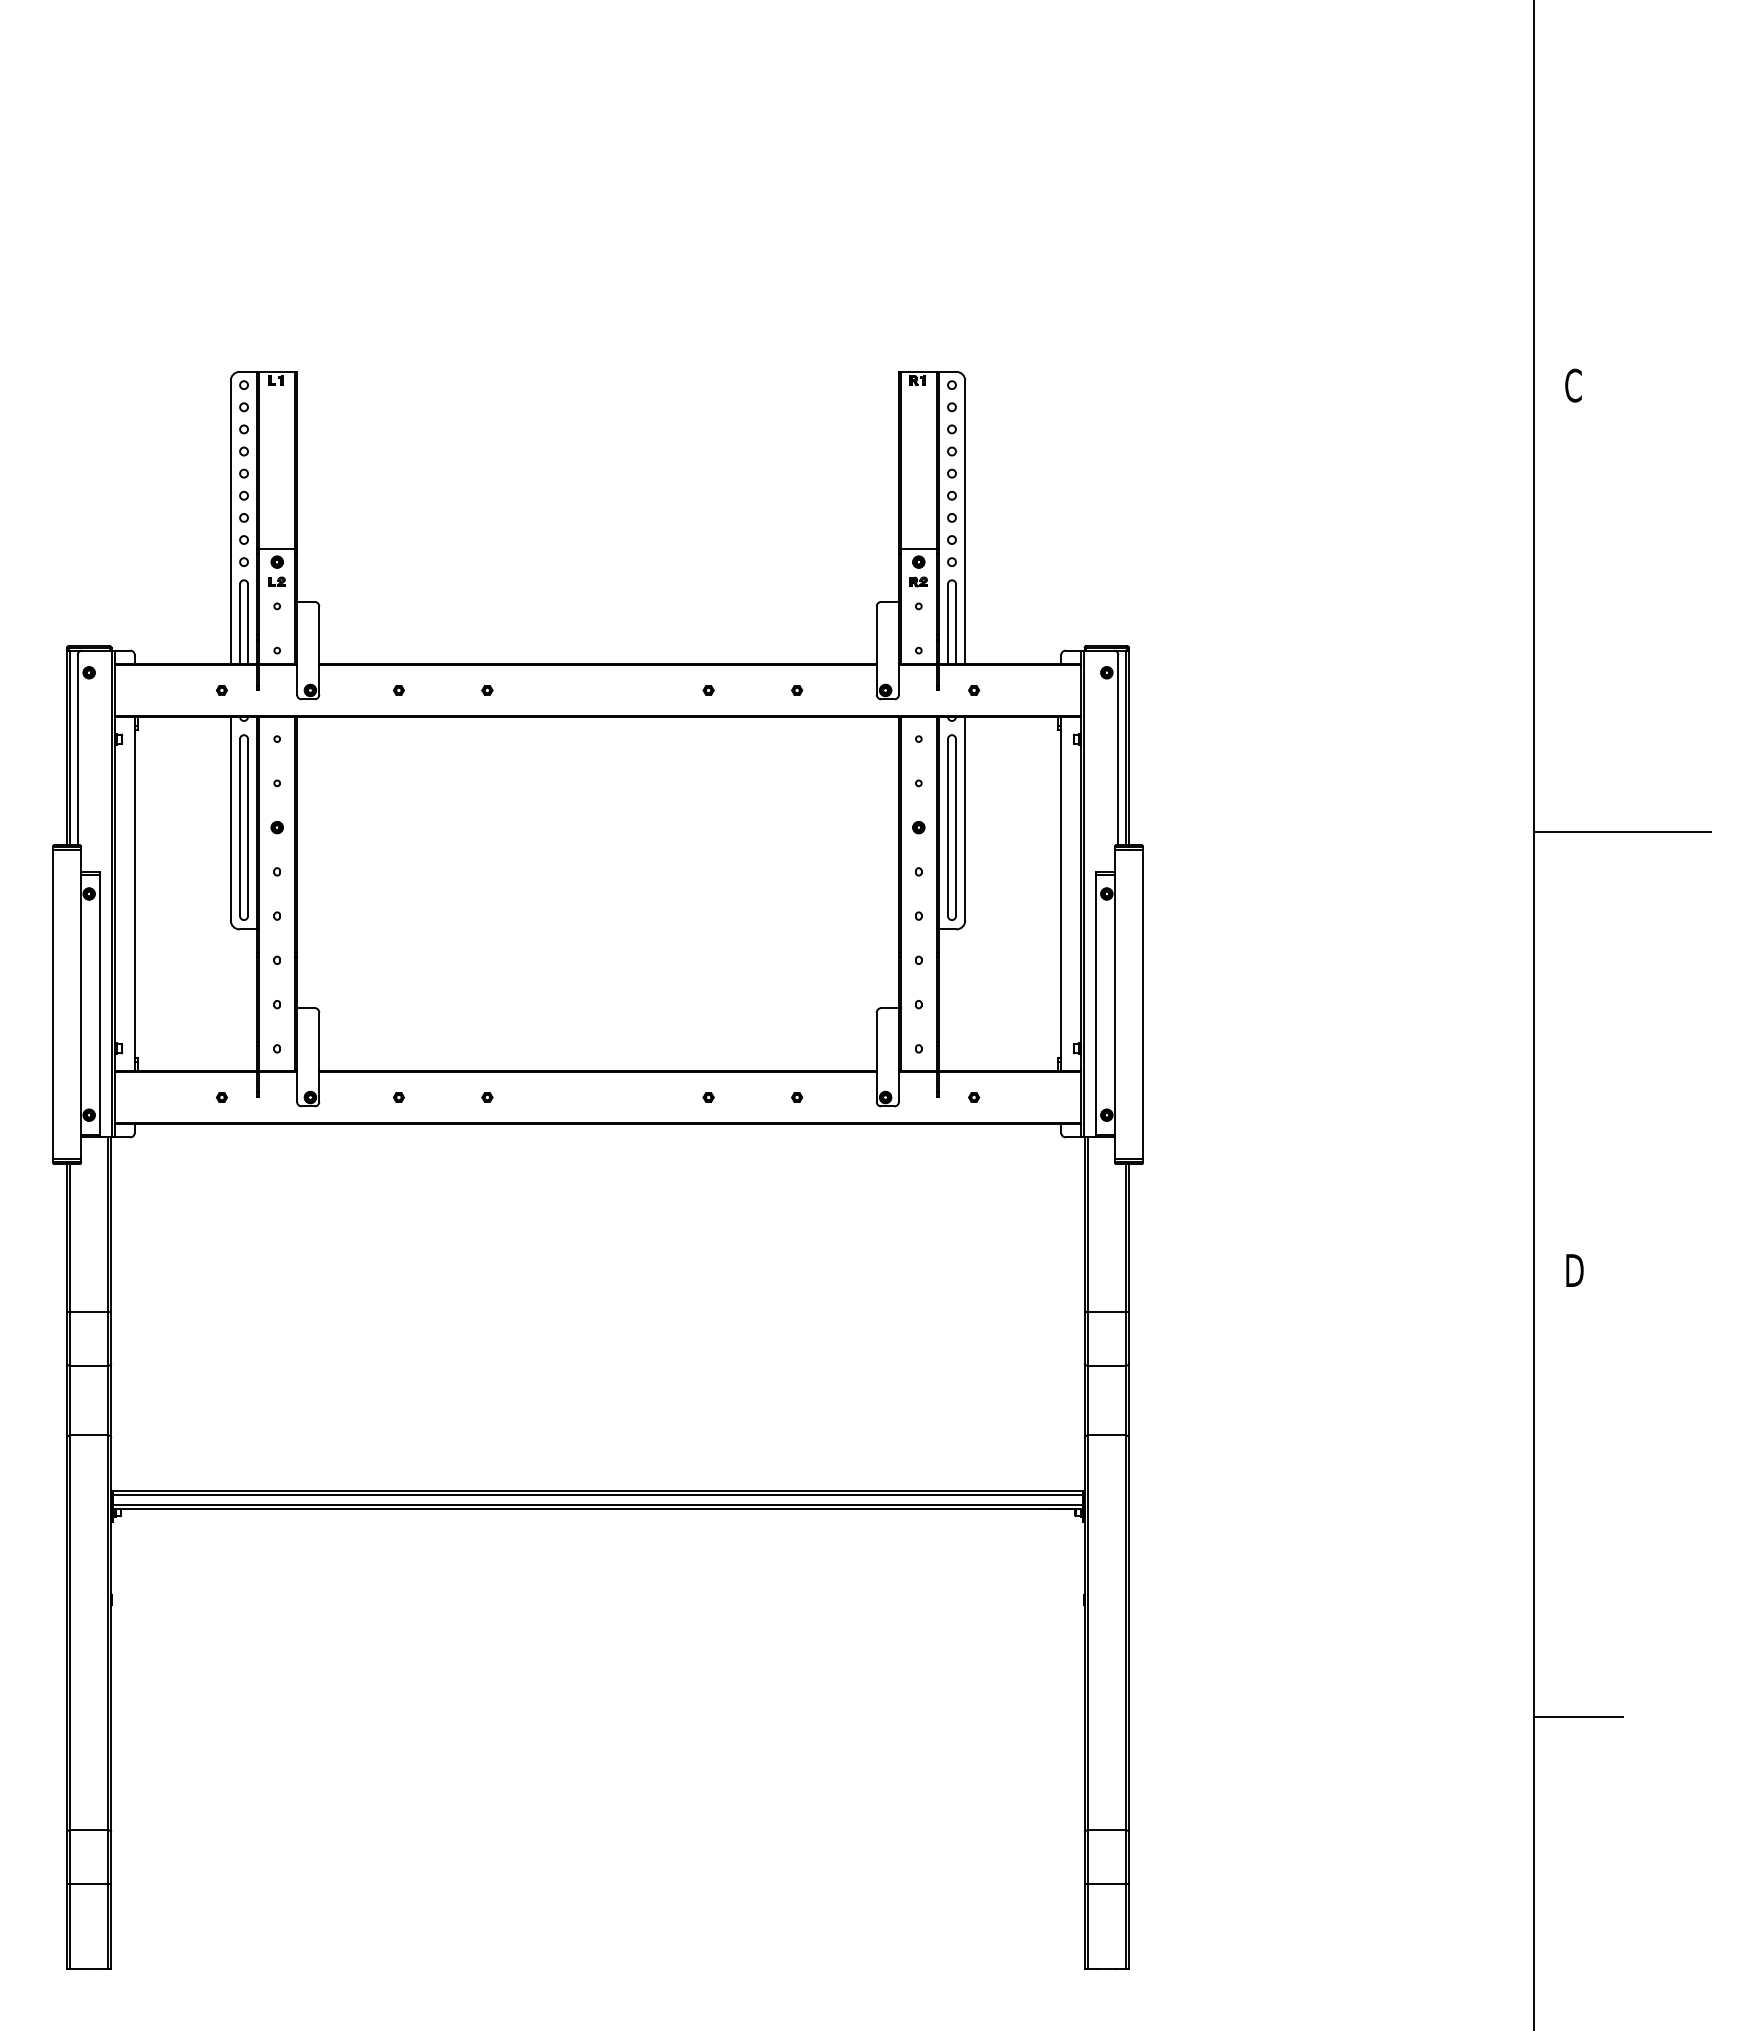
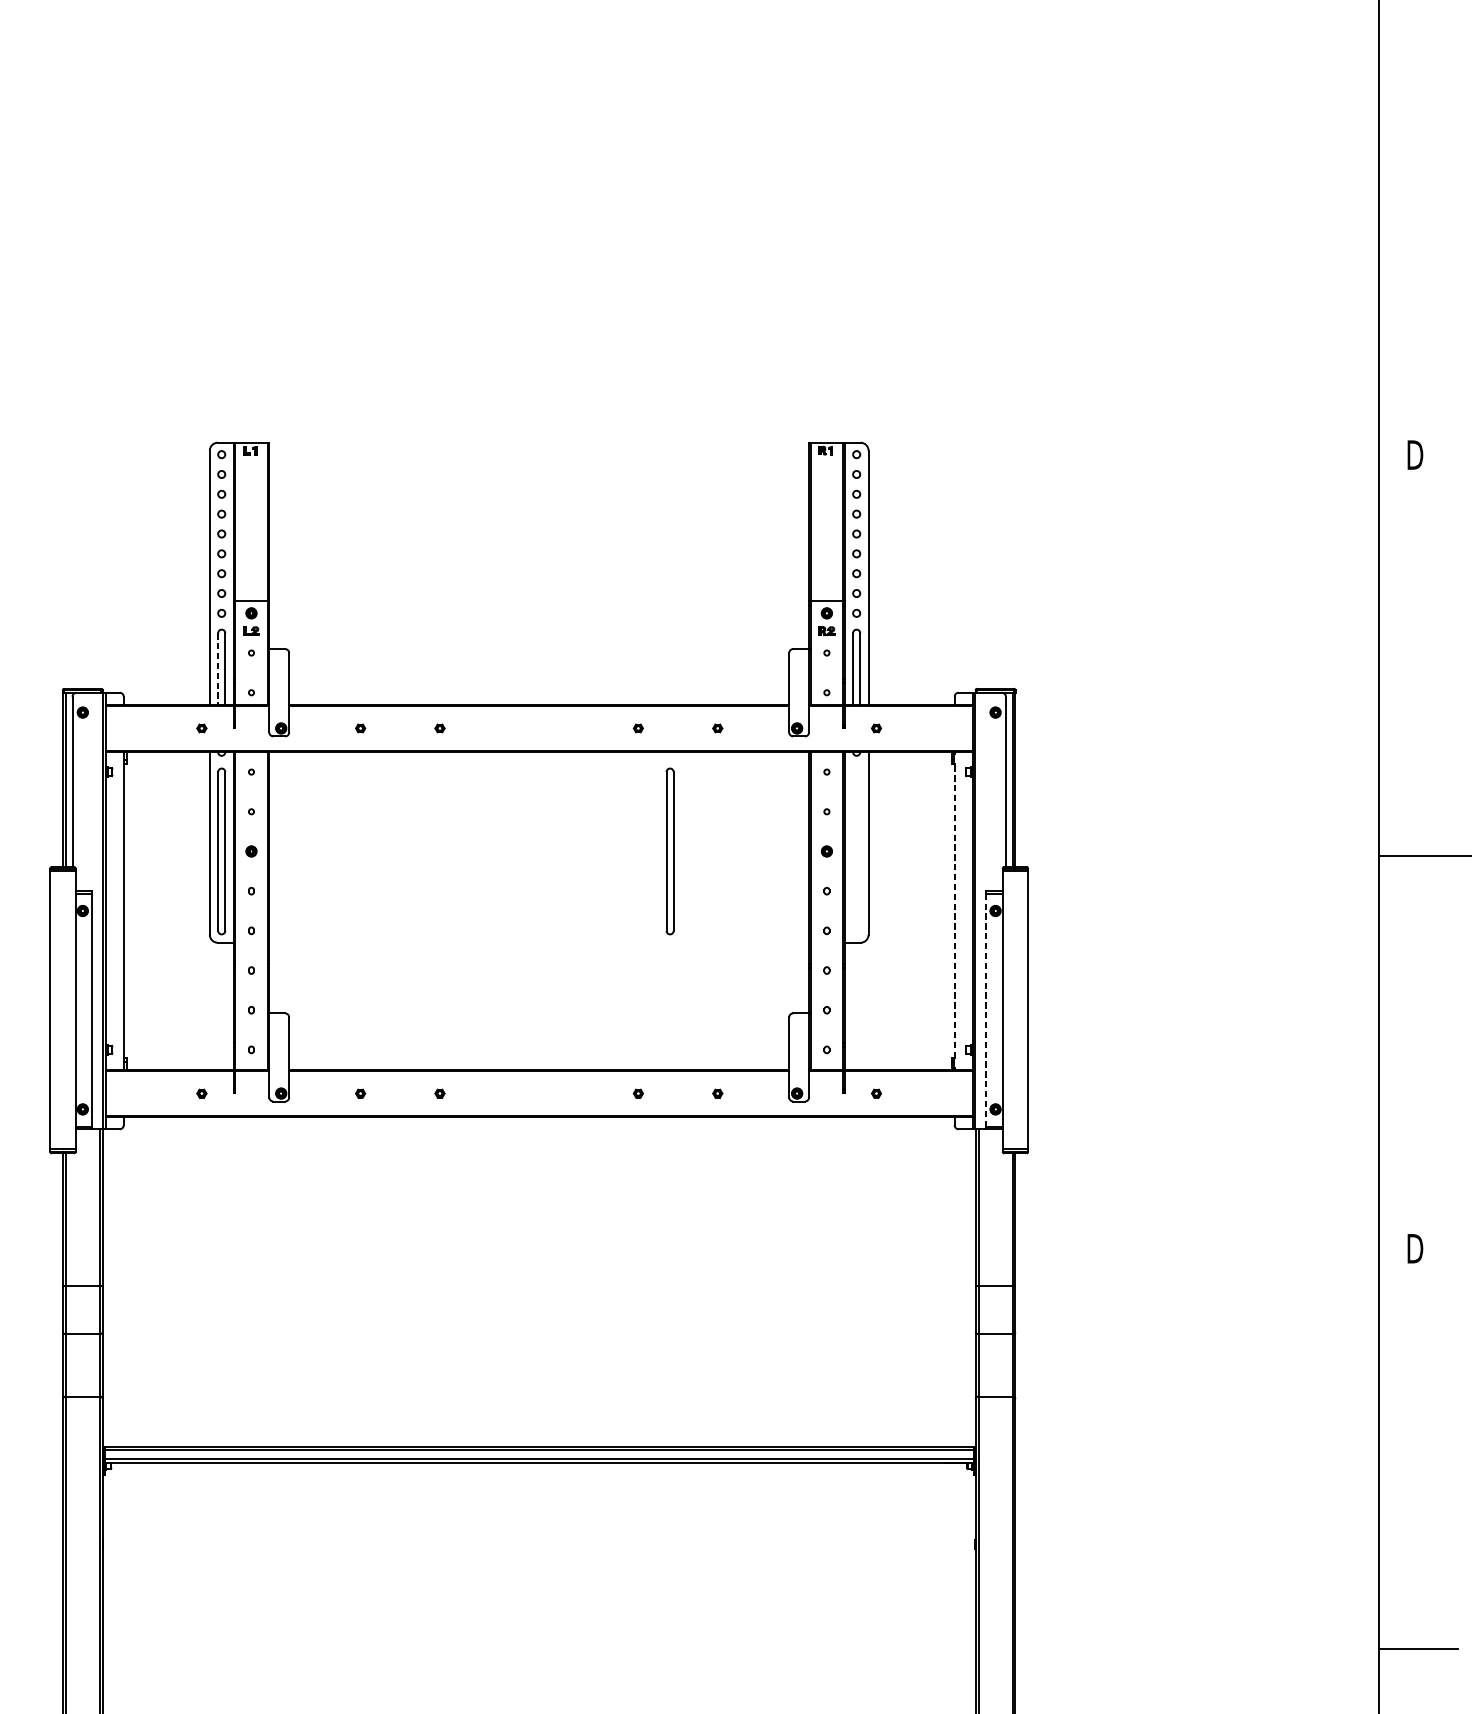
text: (1574, 385) -> (1414, 454), C -> D
line: (240, 624) -> (218, 669), solid -> dashed
part: (951, 827) -> (669, 851), moved
line: (1061, 894) -> (954, 911), solid -> dashed
line: (1096, 1004) -> (986, 1010), solid -> dashed

